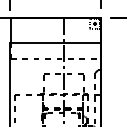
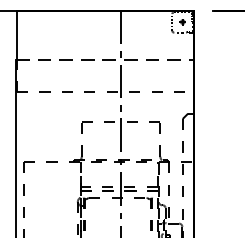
line: (56, 42) -> (106, 58), solid -> dashed

